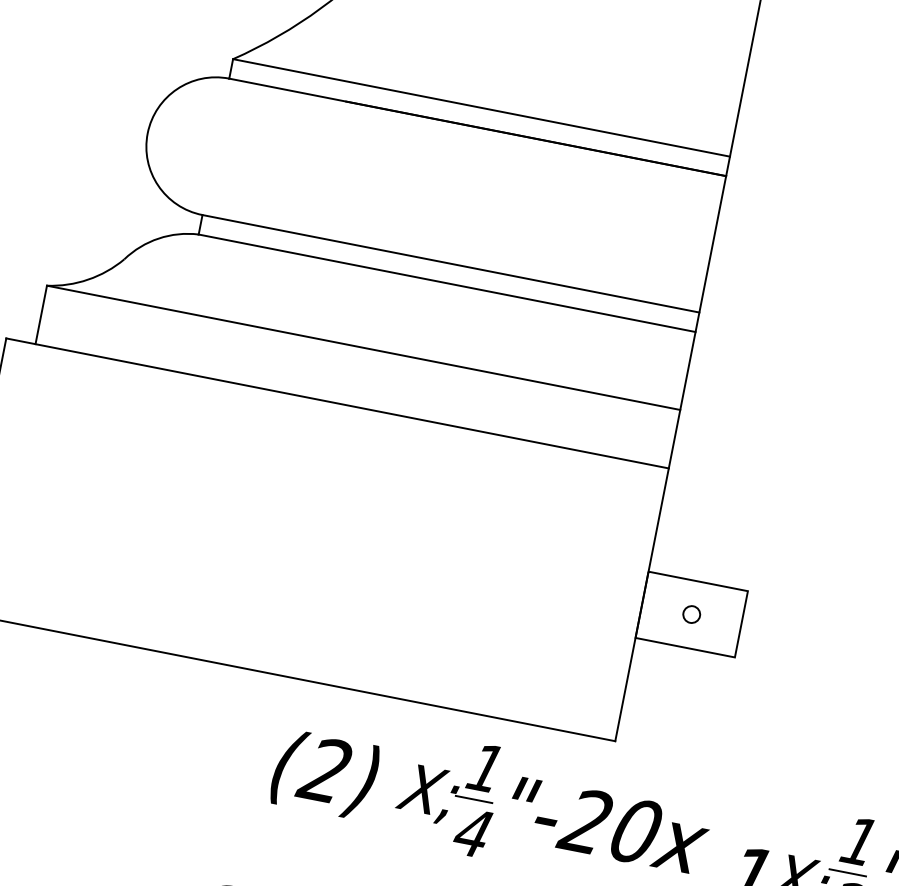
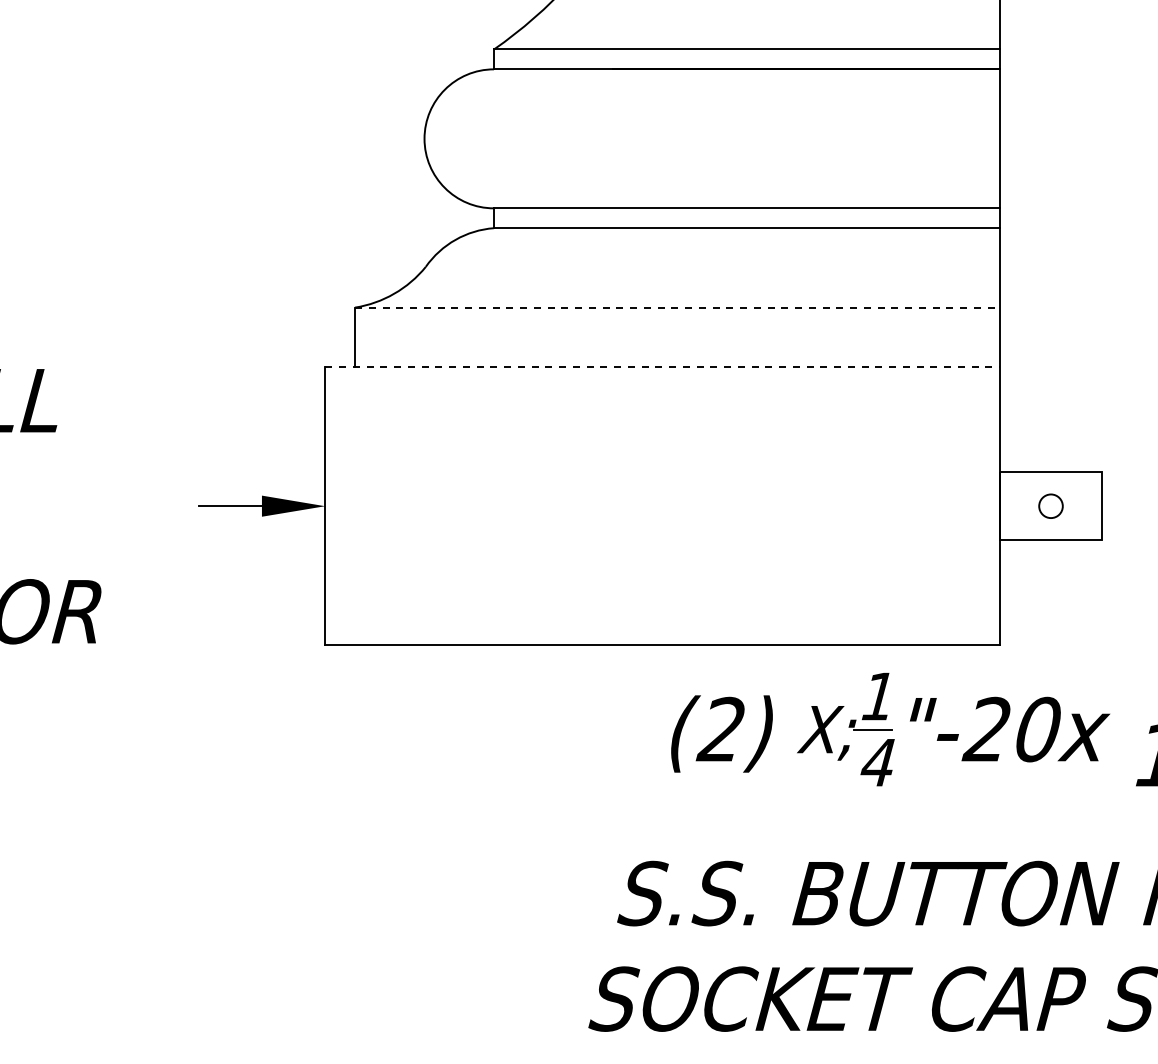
line: (363, 347) -> (677, 307), solid -> dashed
line: (337, 403) -> (662, 367), solid -> dashed
circle: (691, 613) -> (1050, 505), size x1.4

